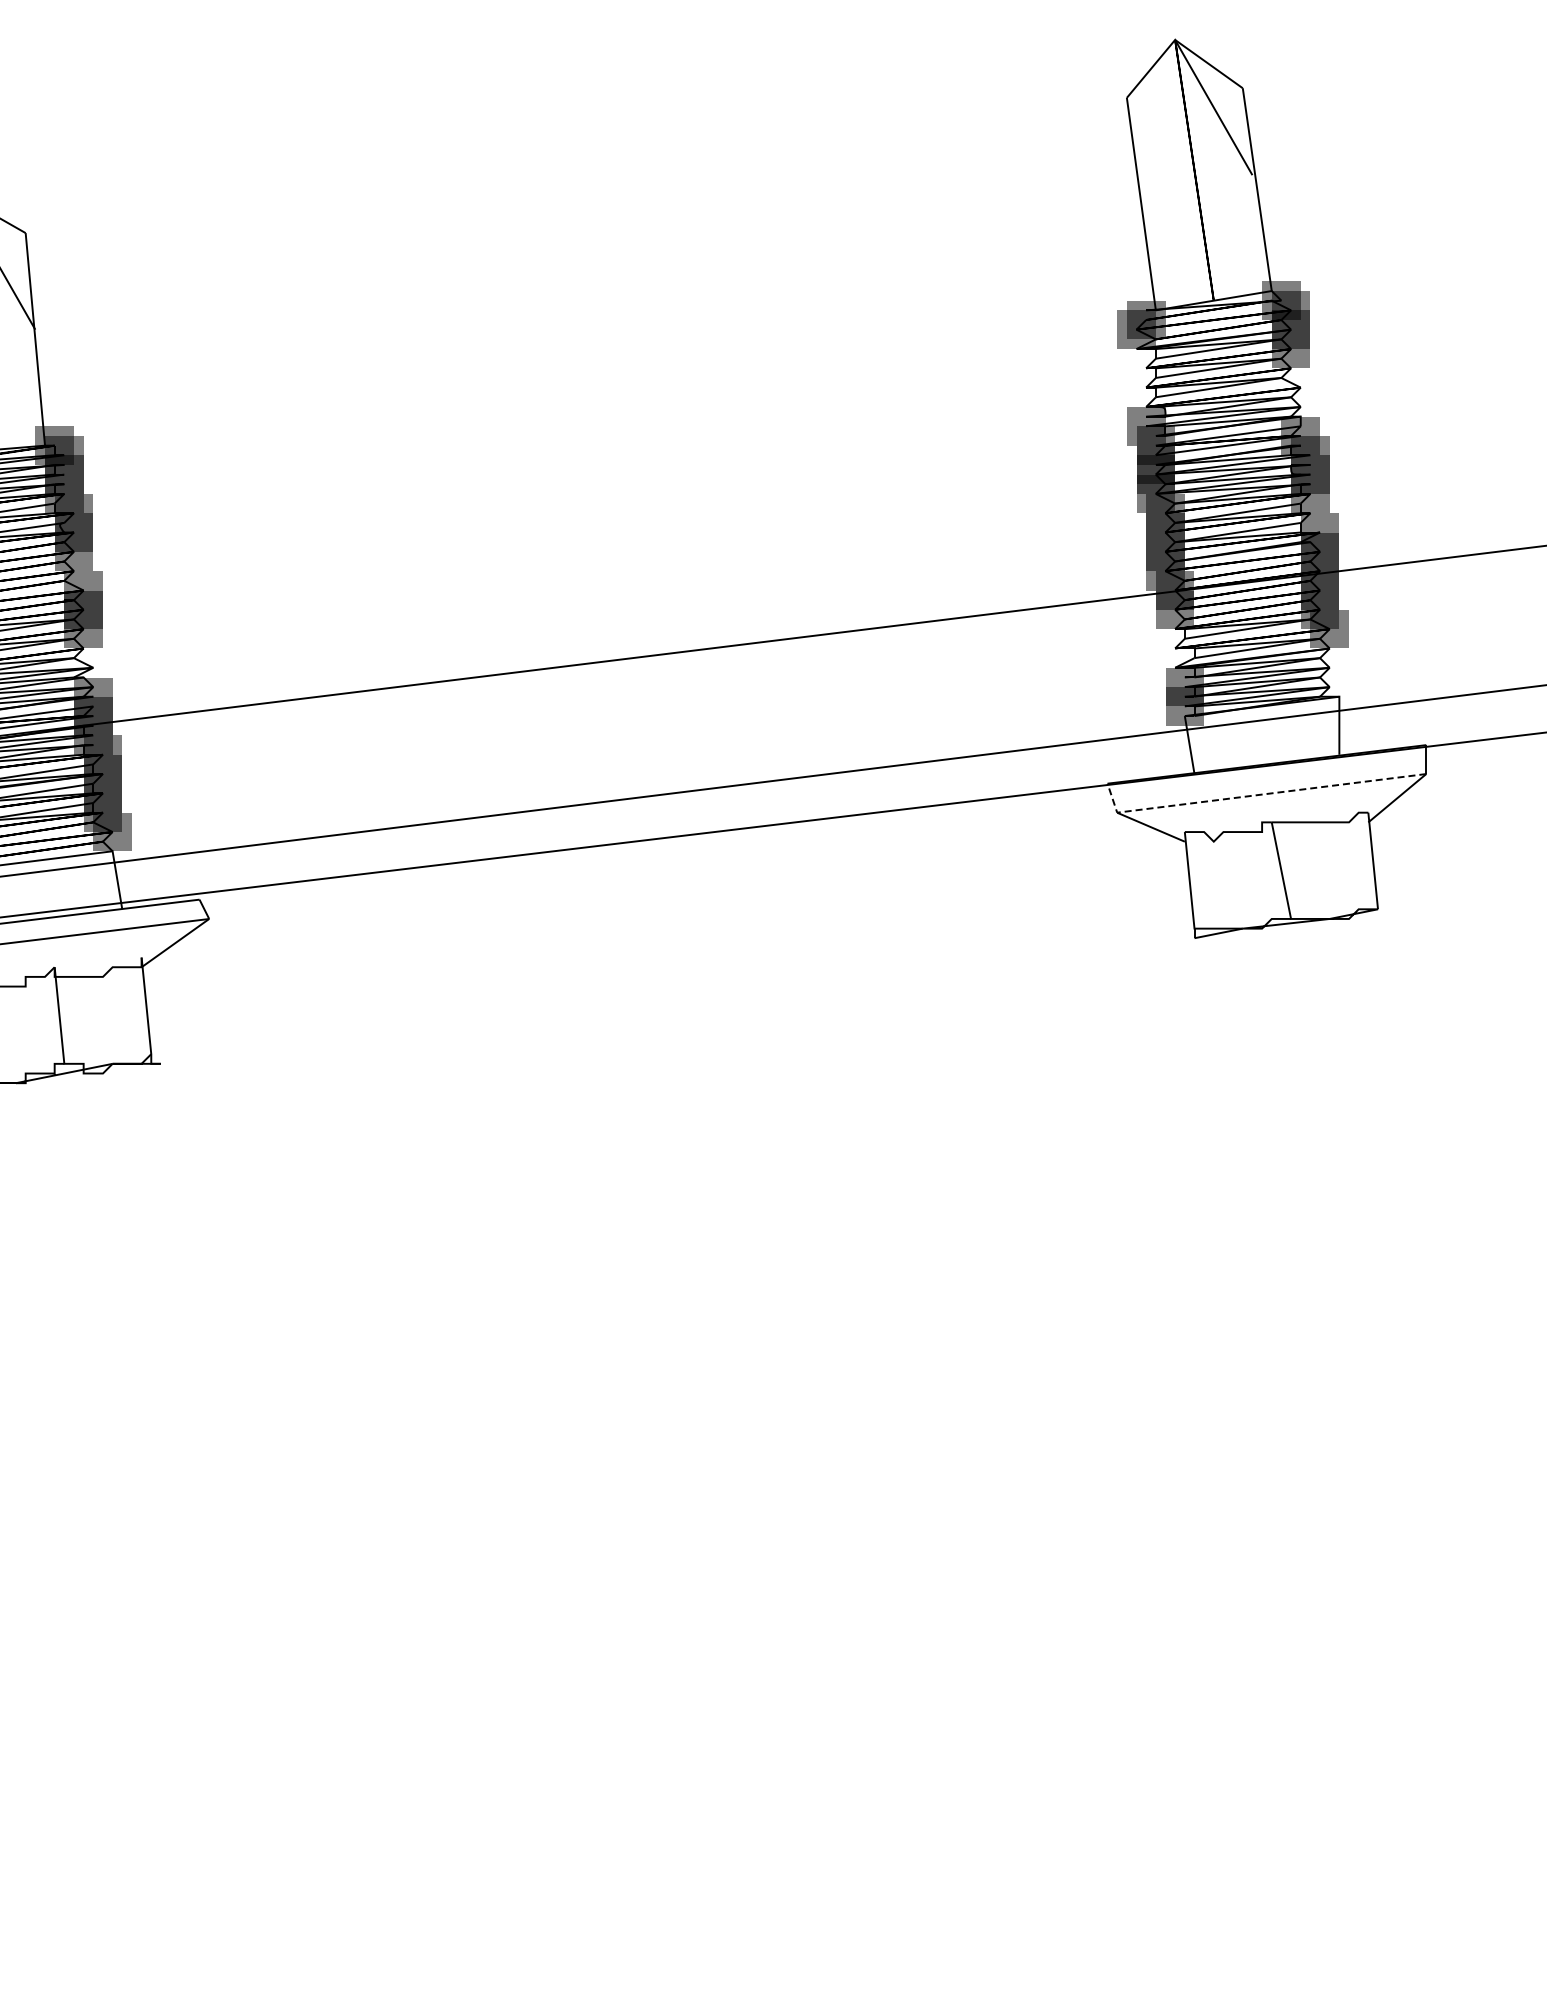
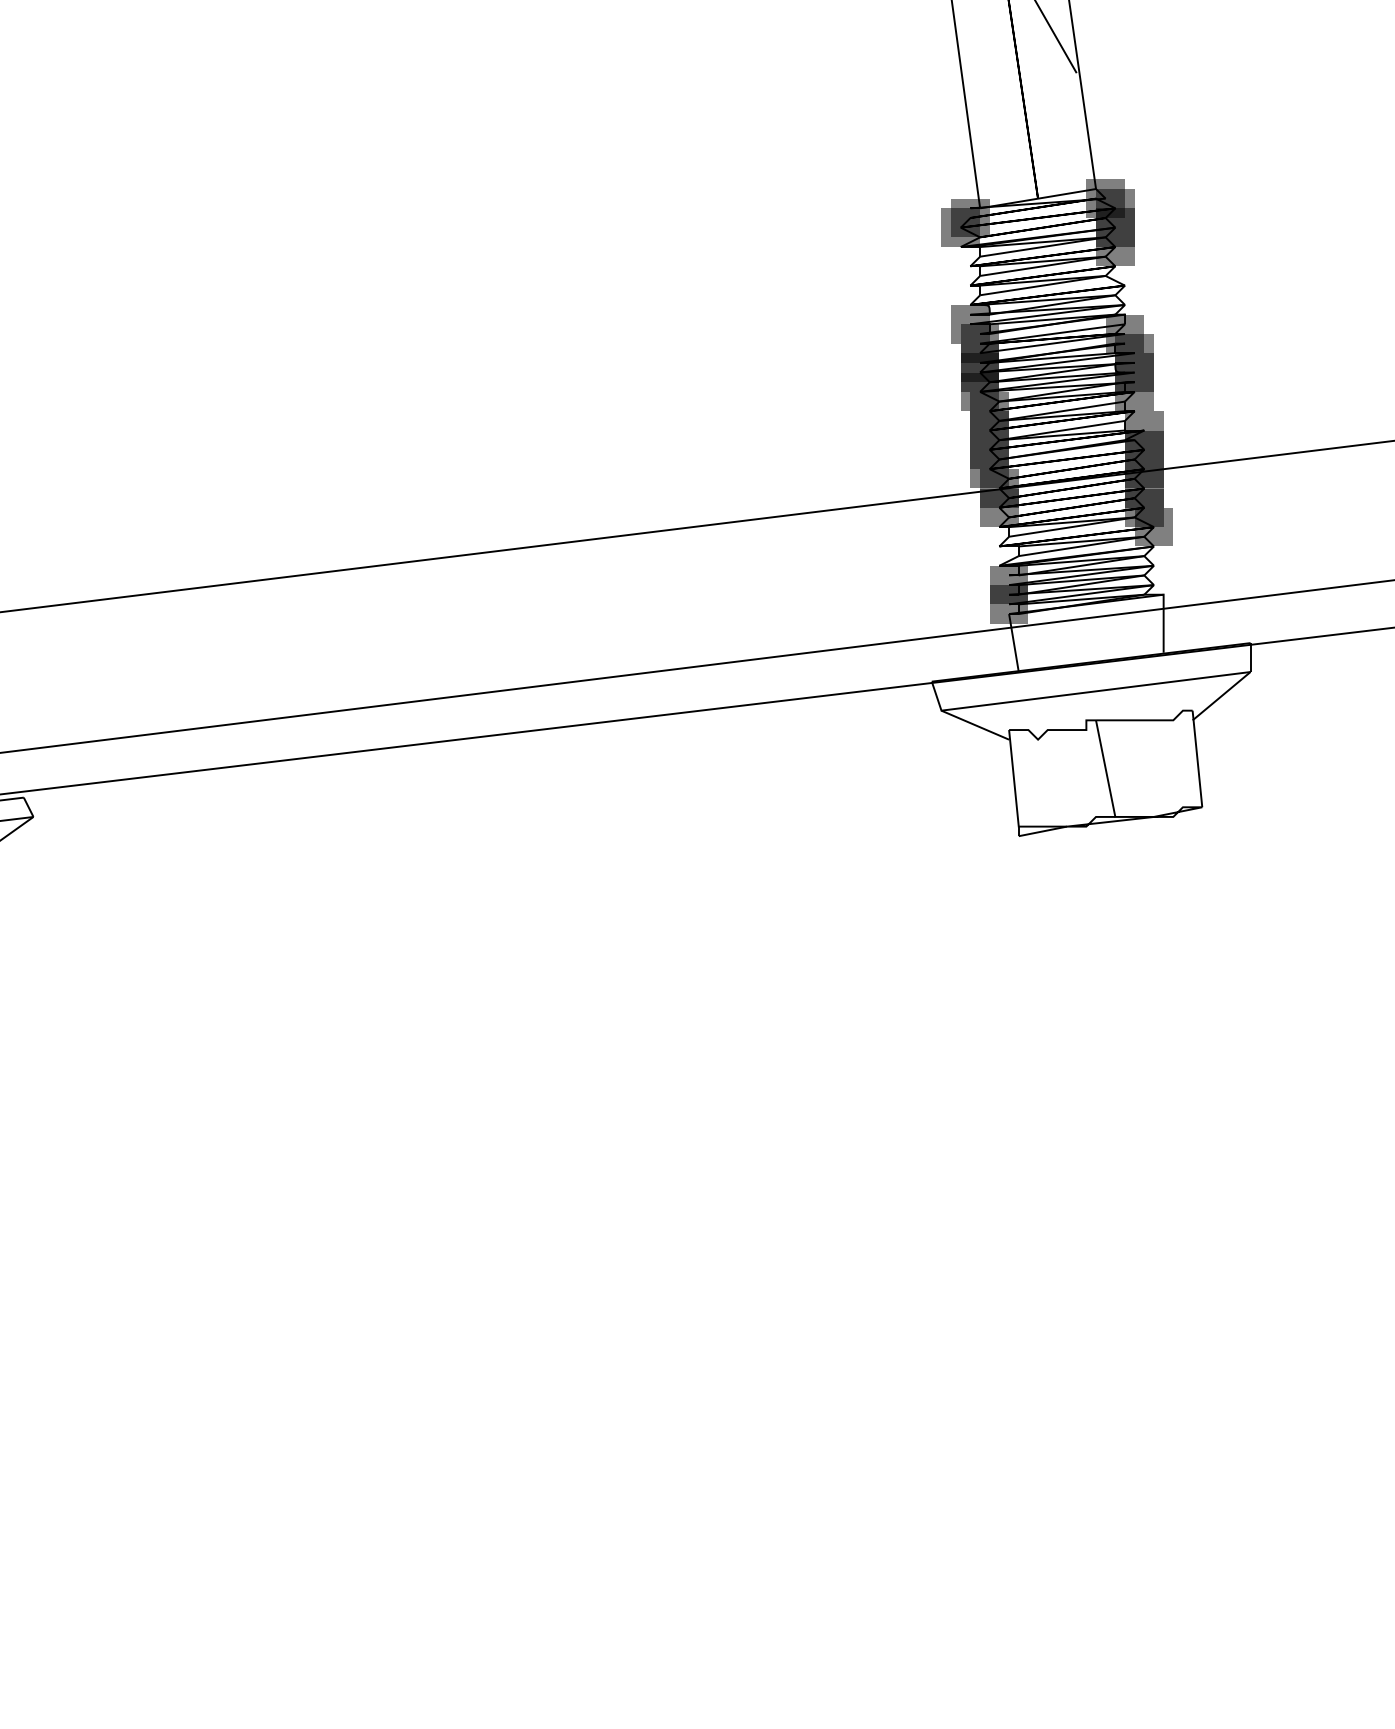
line: (1255, 795) -> (1079, 693), dashed -> solid

